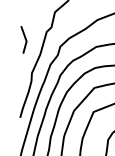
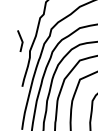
line: (24, 37) -> (20, 39), moved

